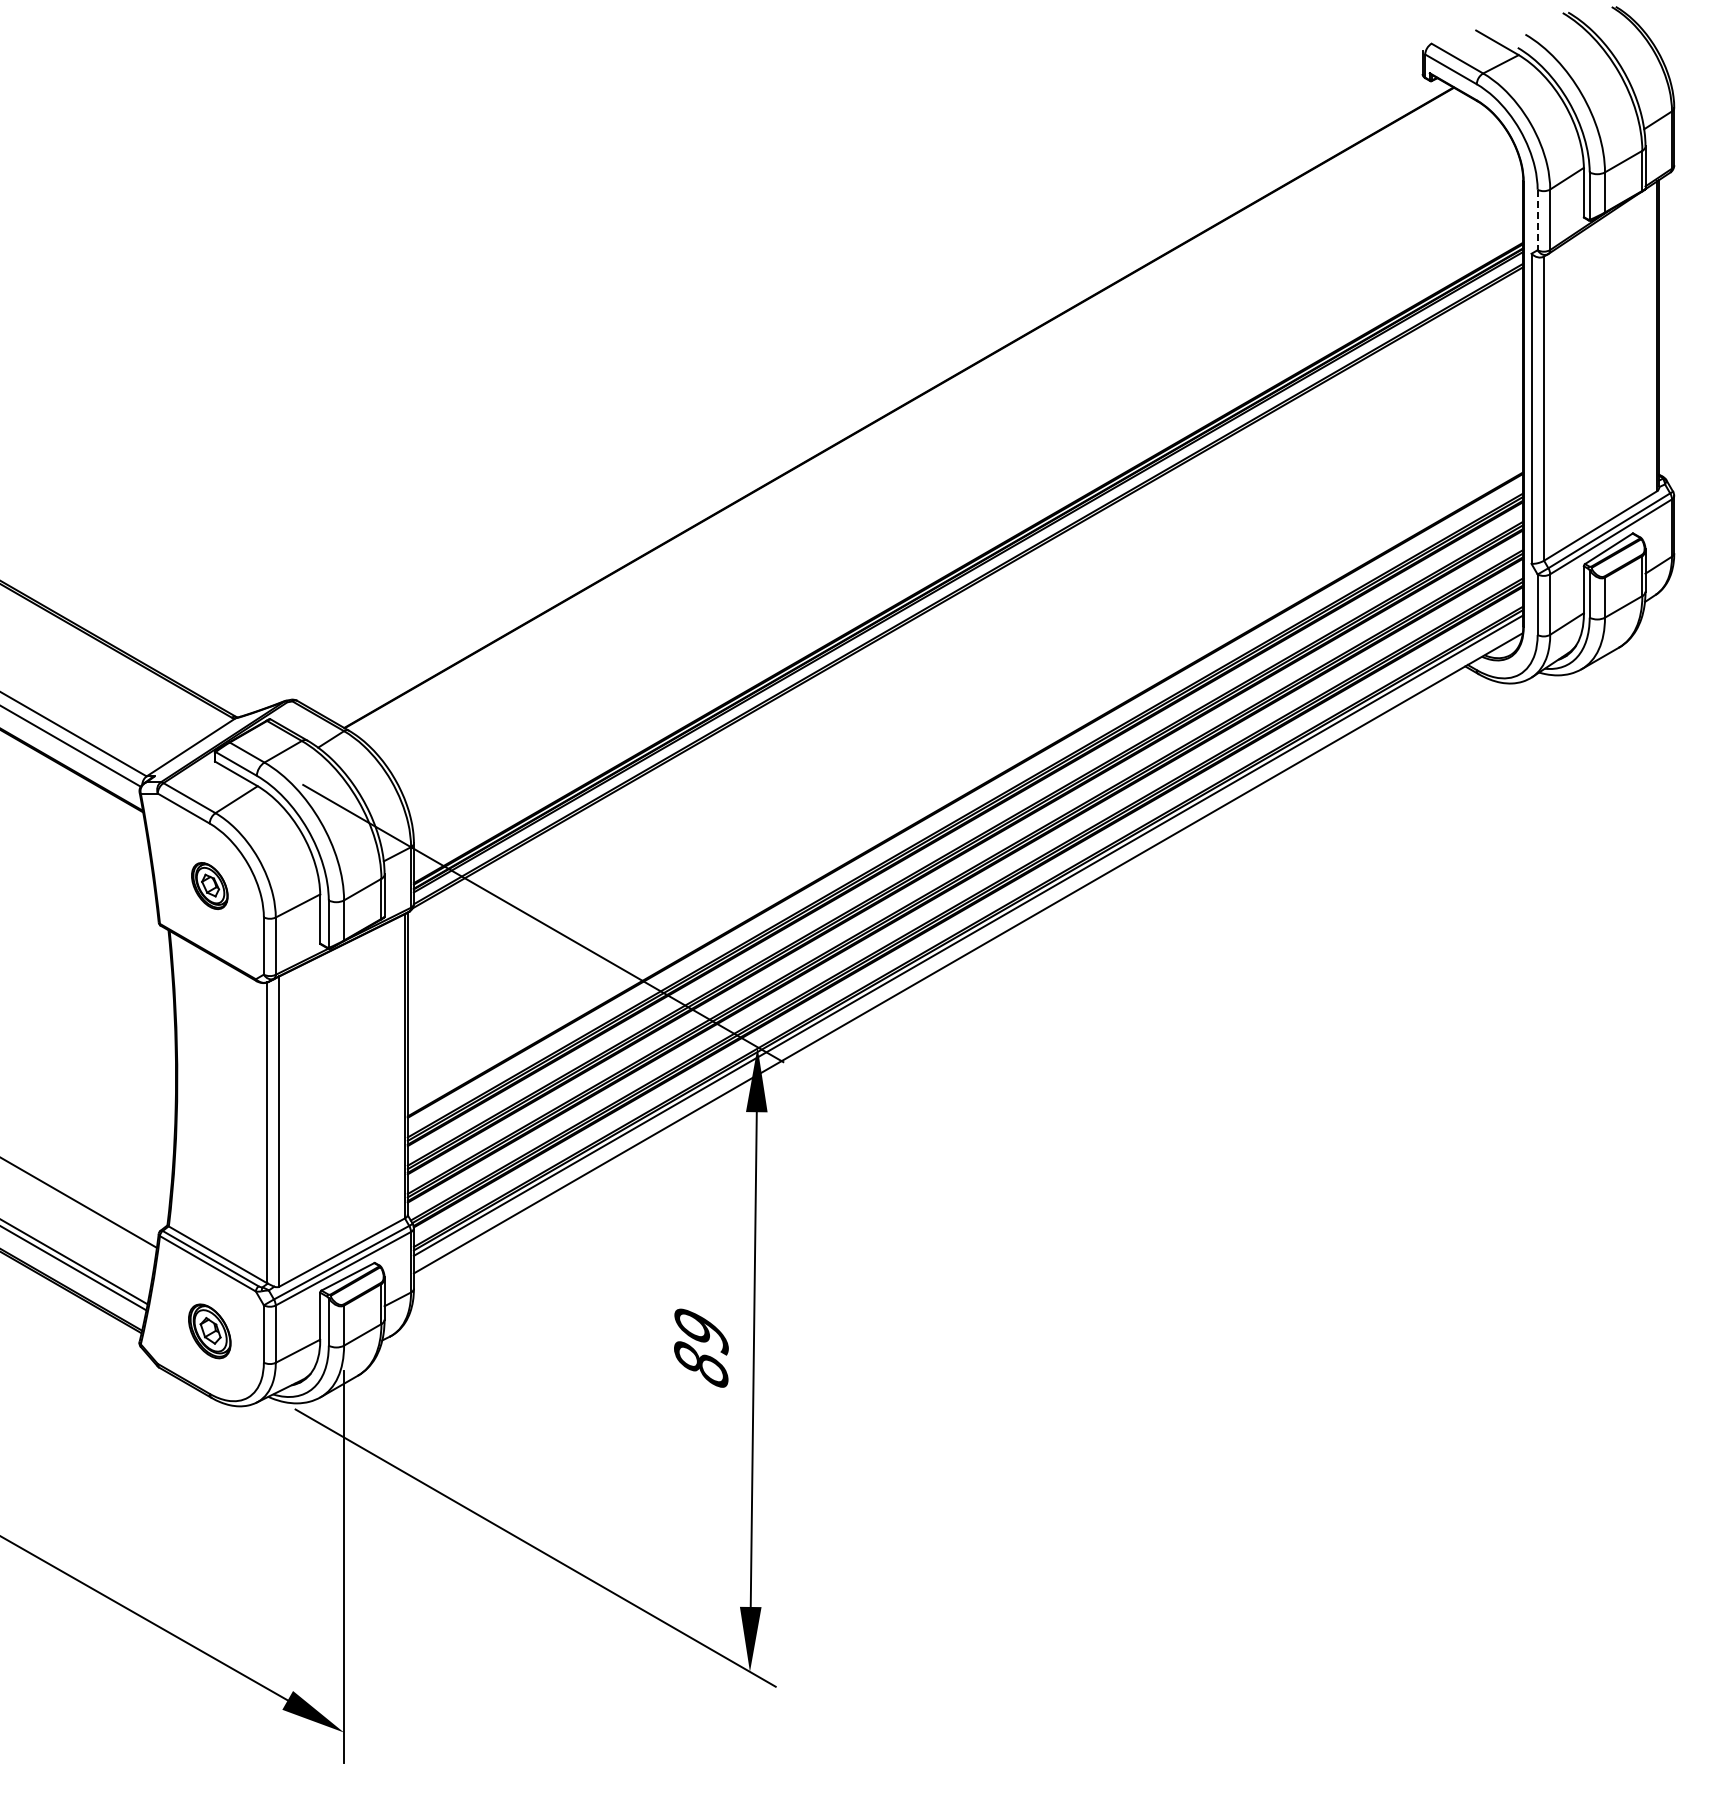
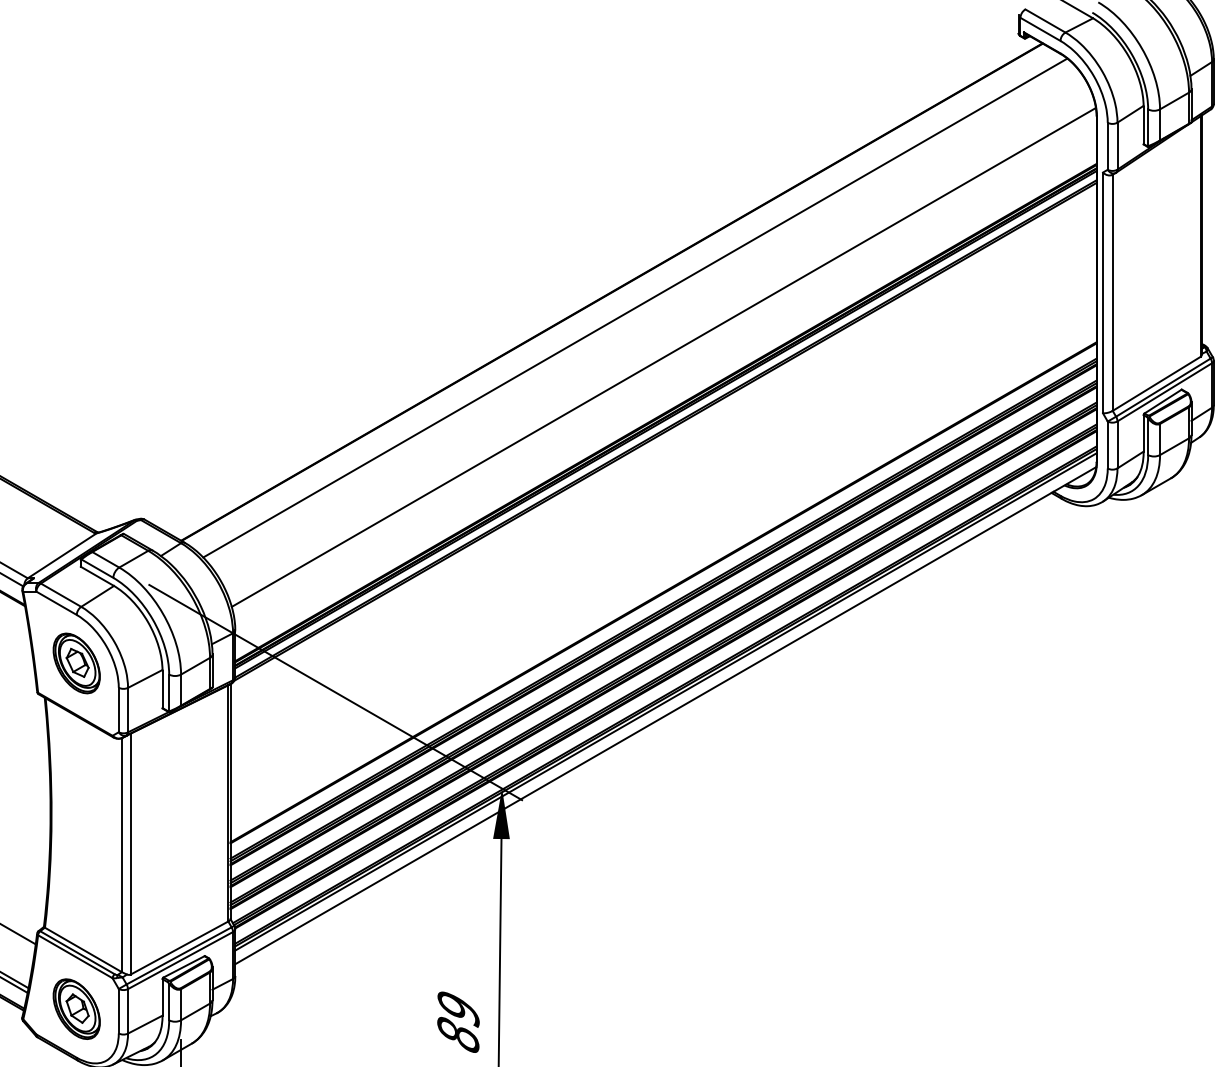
line: (1537, 220) -> (1107, 146), dashed -> solid
line: (928, 427) -> (634, 307), added
line: (965, 491) -> (663, 357), added
part: (209, 885) -> (76, 663), size x1.67
part: (209, 1331) -> (76, 1009), size x1.43

